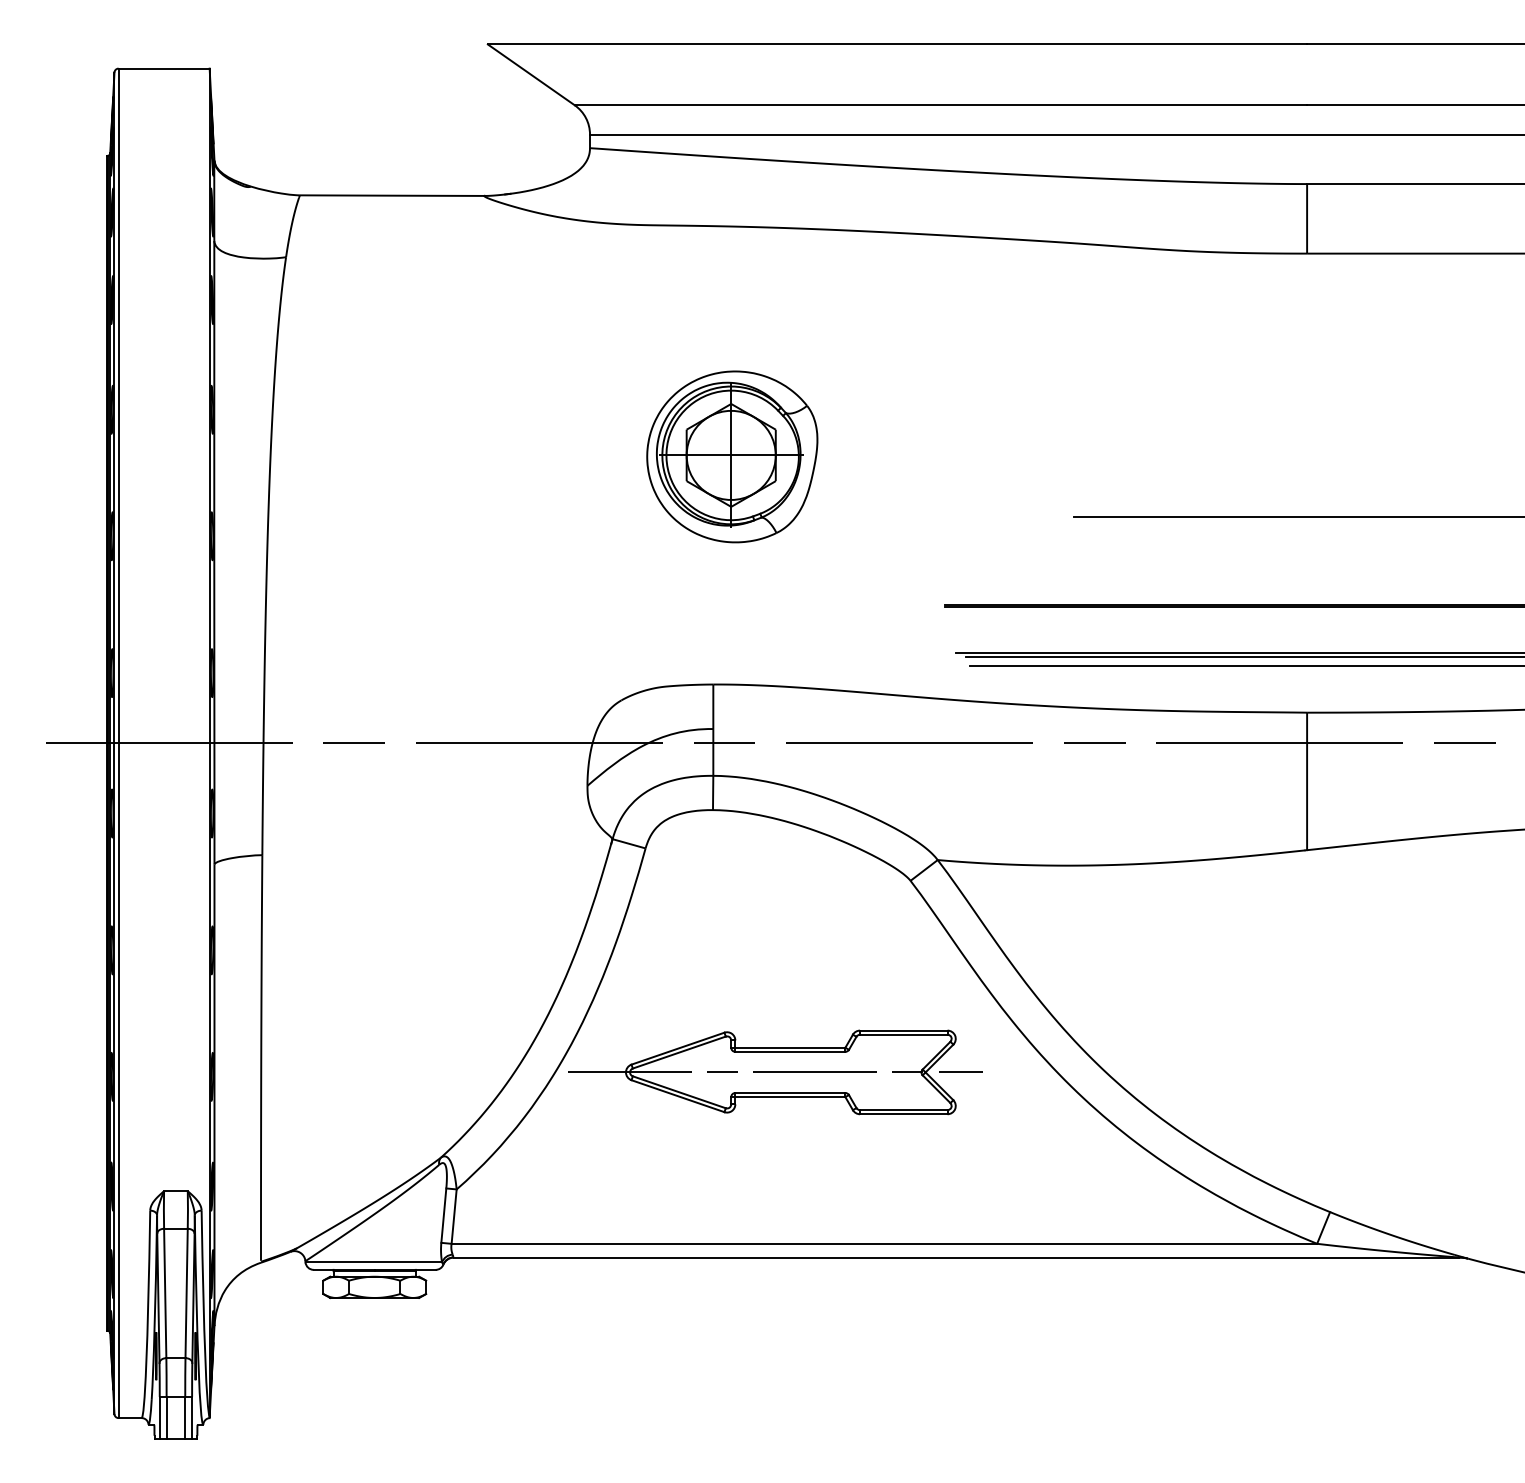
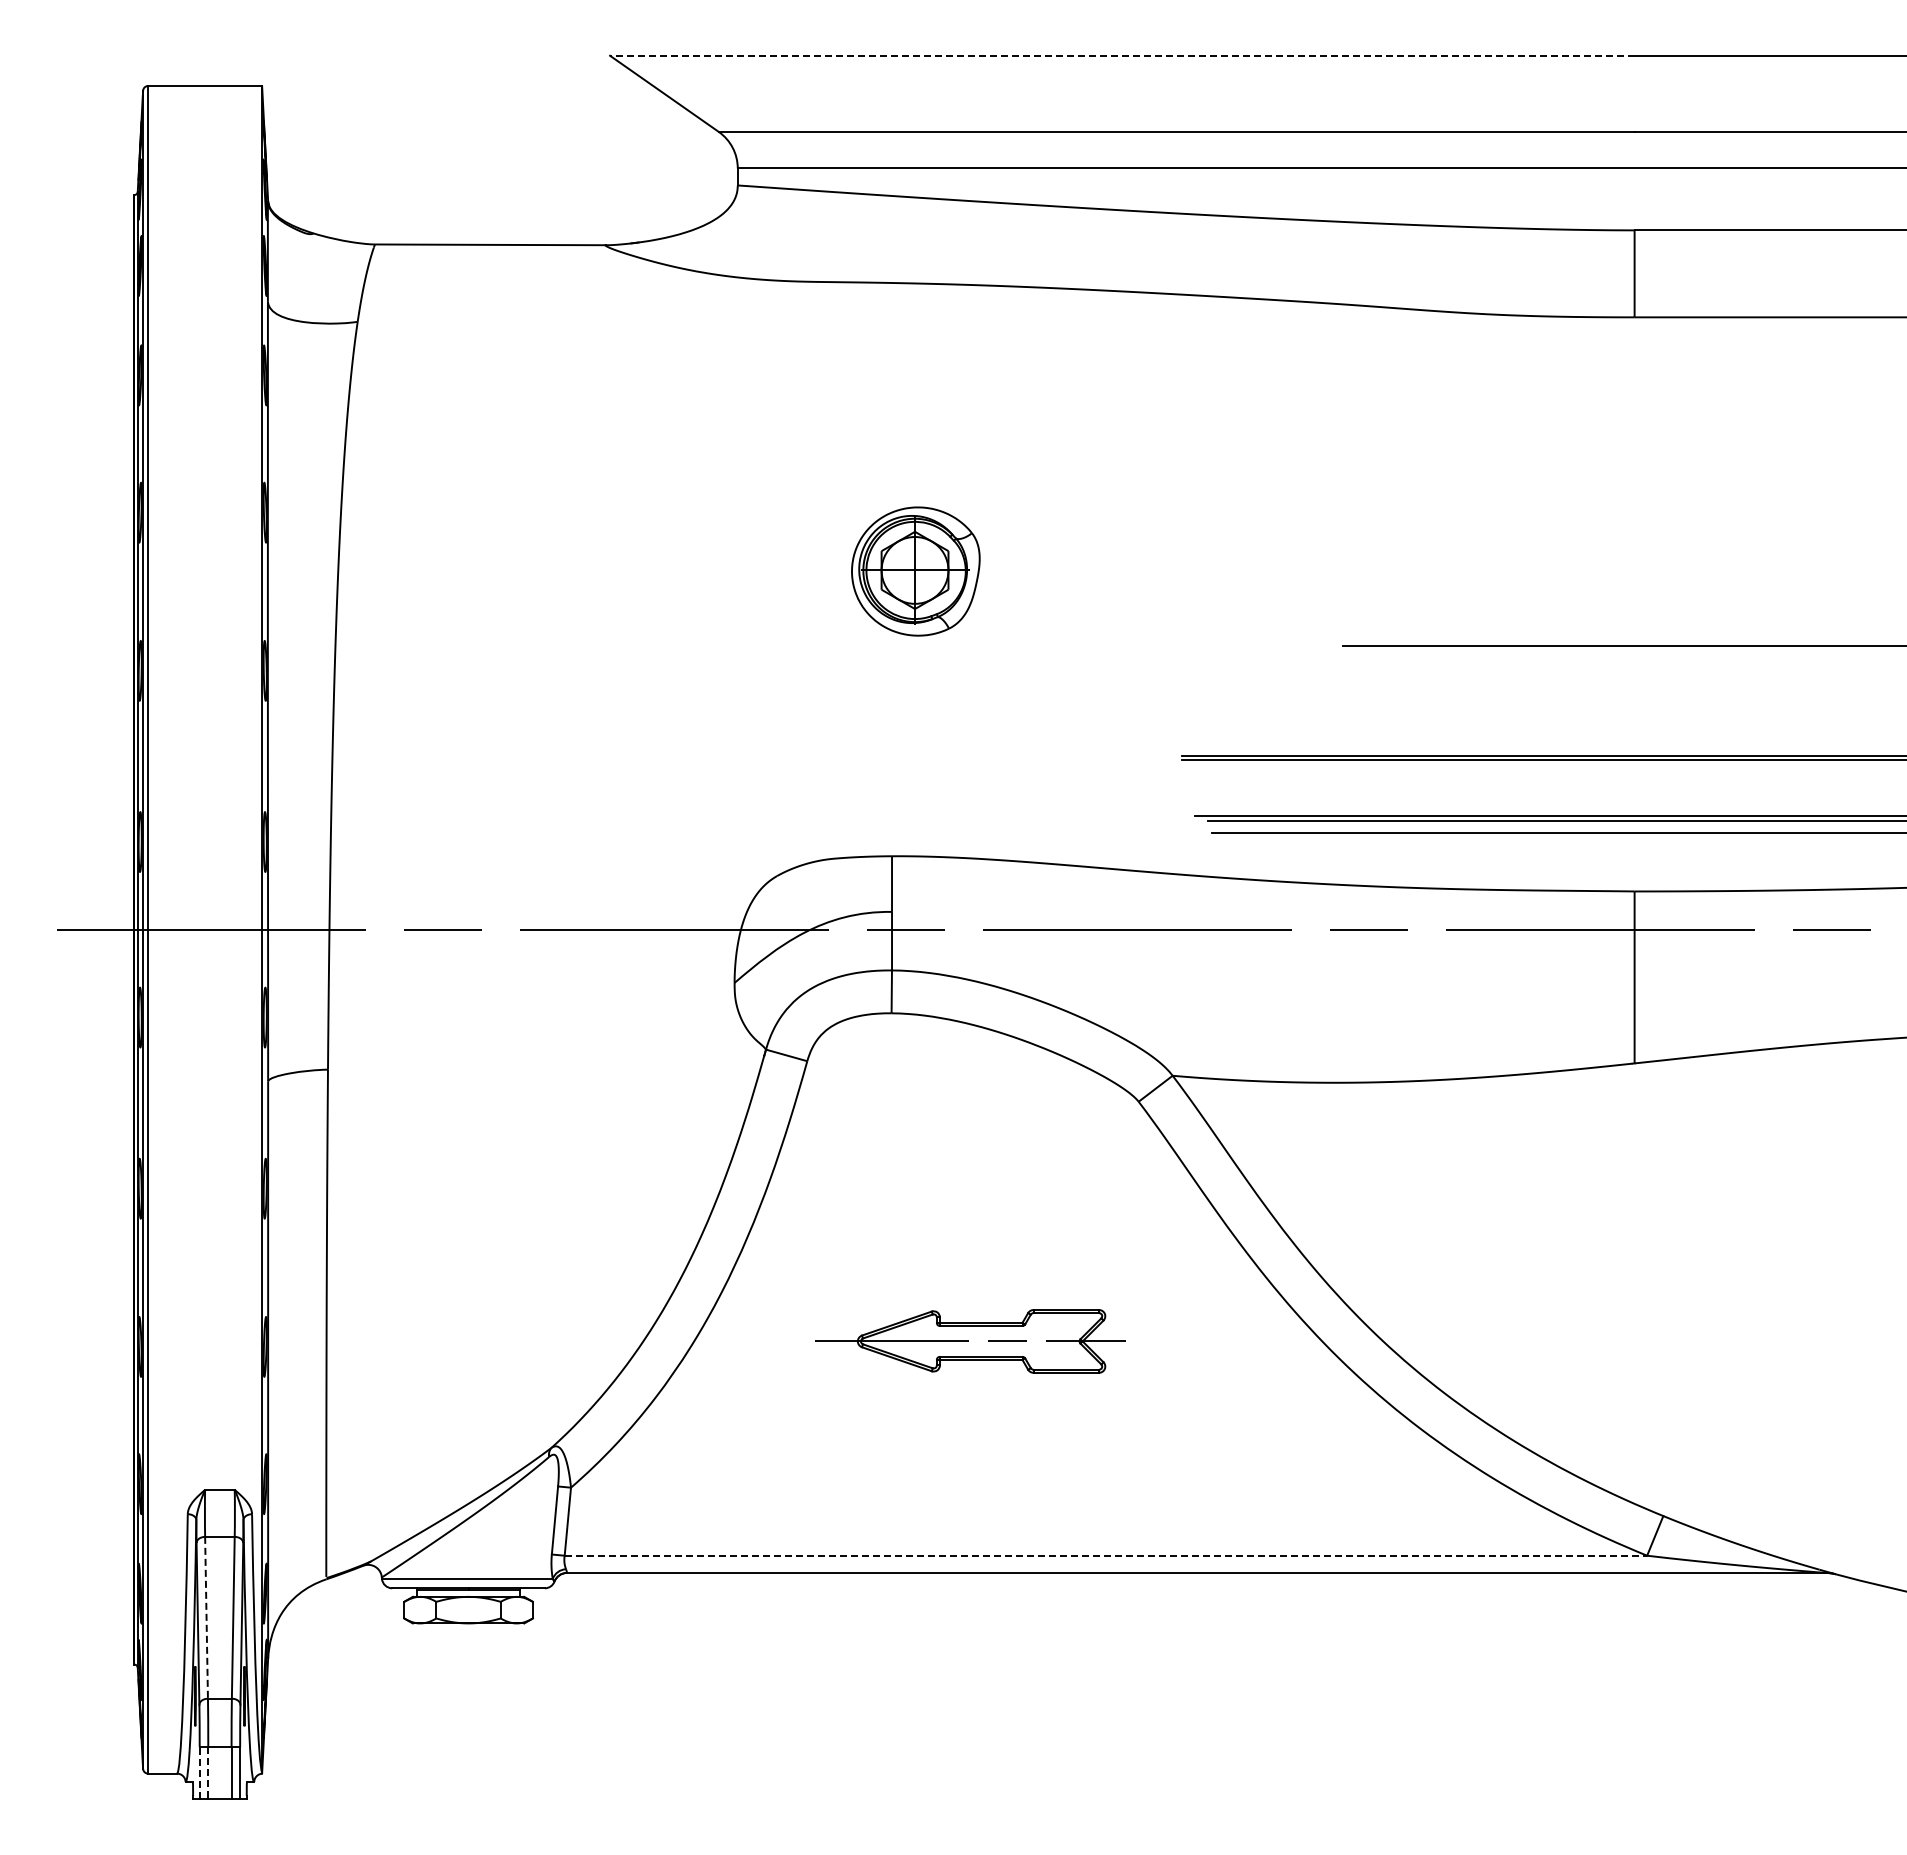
line: (896, 44) -> (1121, 55), solid -> dashed
part: (732, 456) -> (915, 571), size x0.6
part: (776, 1072) -> (970, 1341), size x0.6
line: (884, 1243) -> (1106, 1555), solid -> dashed
line: (165, 1293) -> (206, 1617), solid -> dashed
line: (159, 1417) -> (199, 1772), solid -> dashed
line: (166, 1417) -> (208, 1773), solid -> dashed

